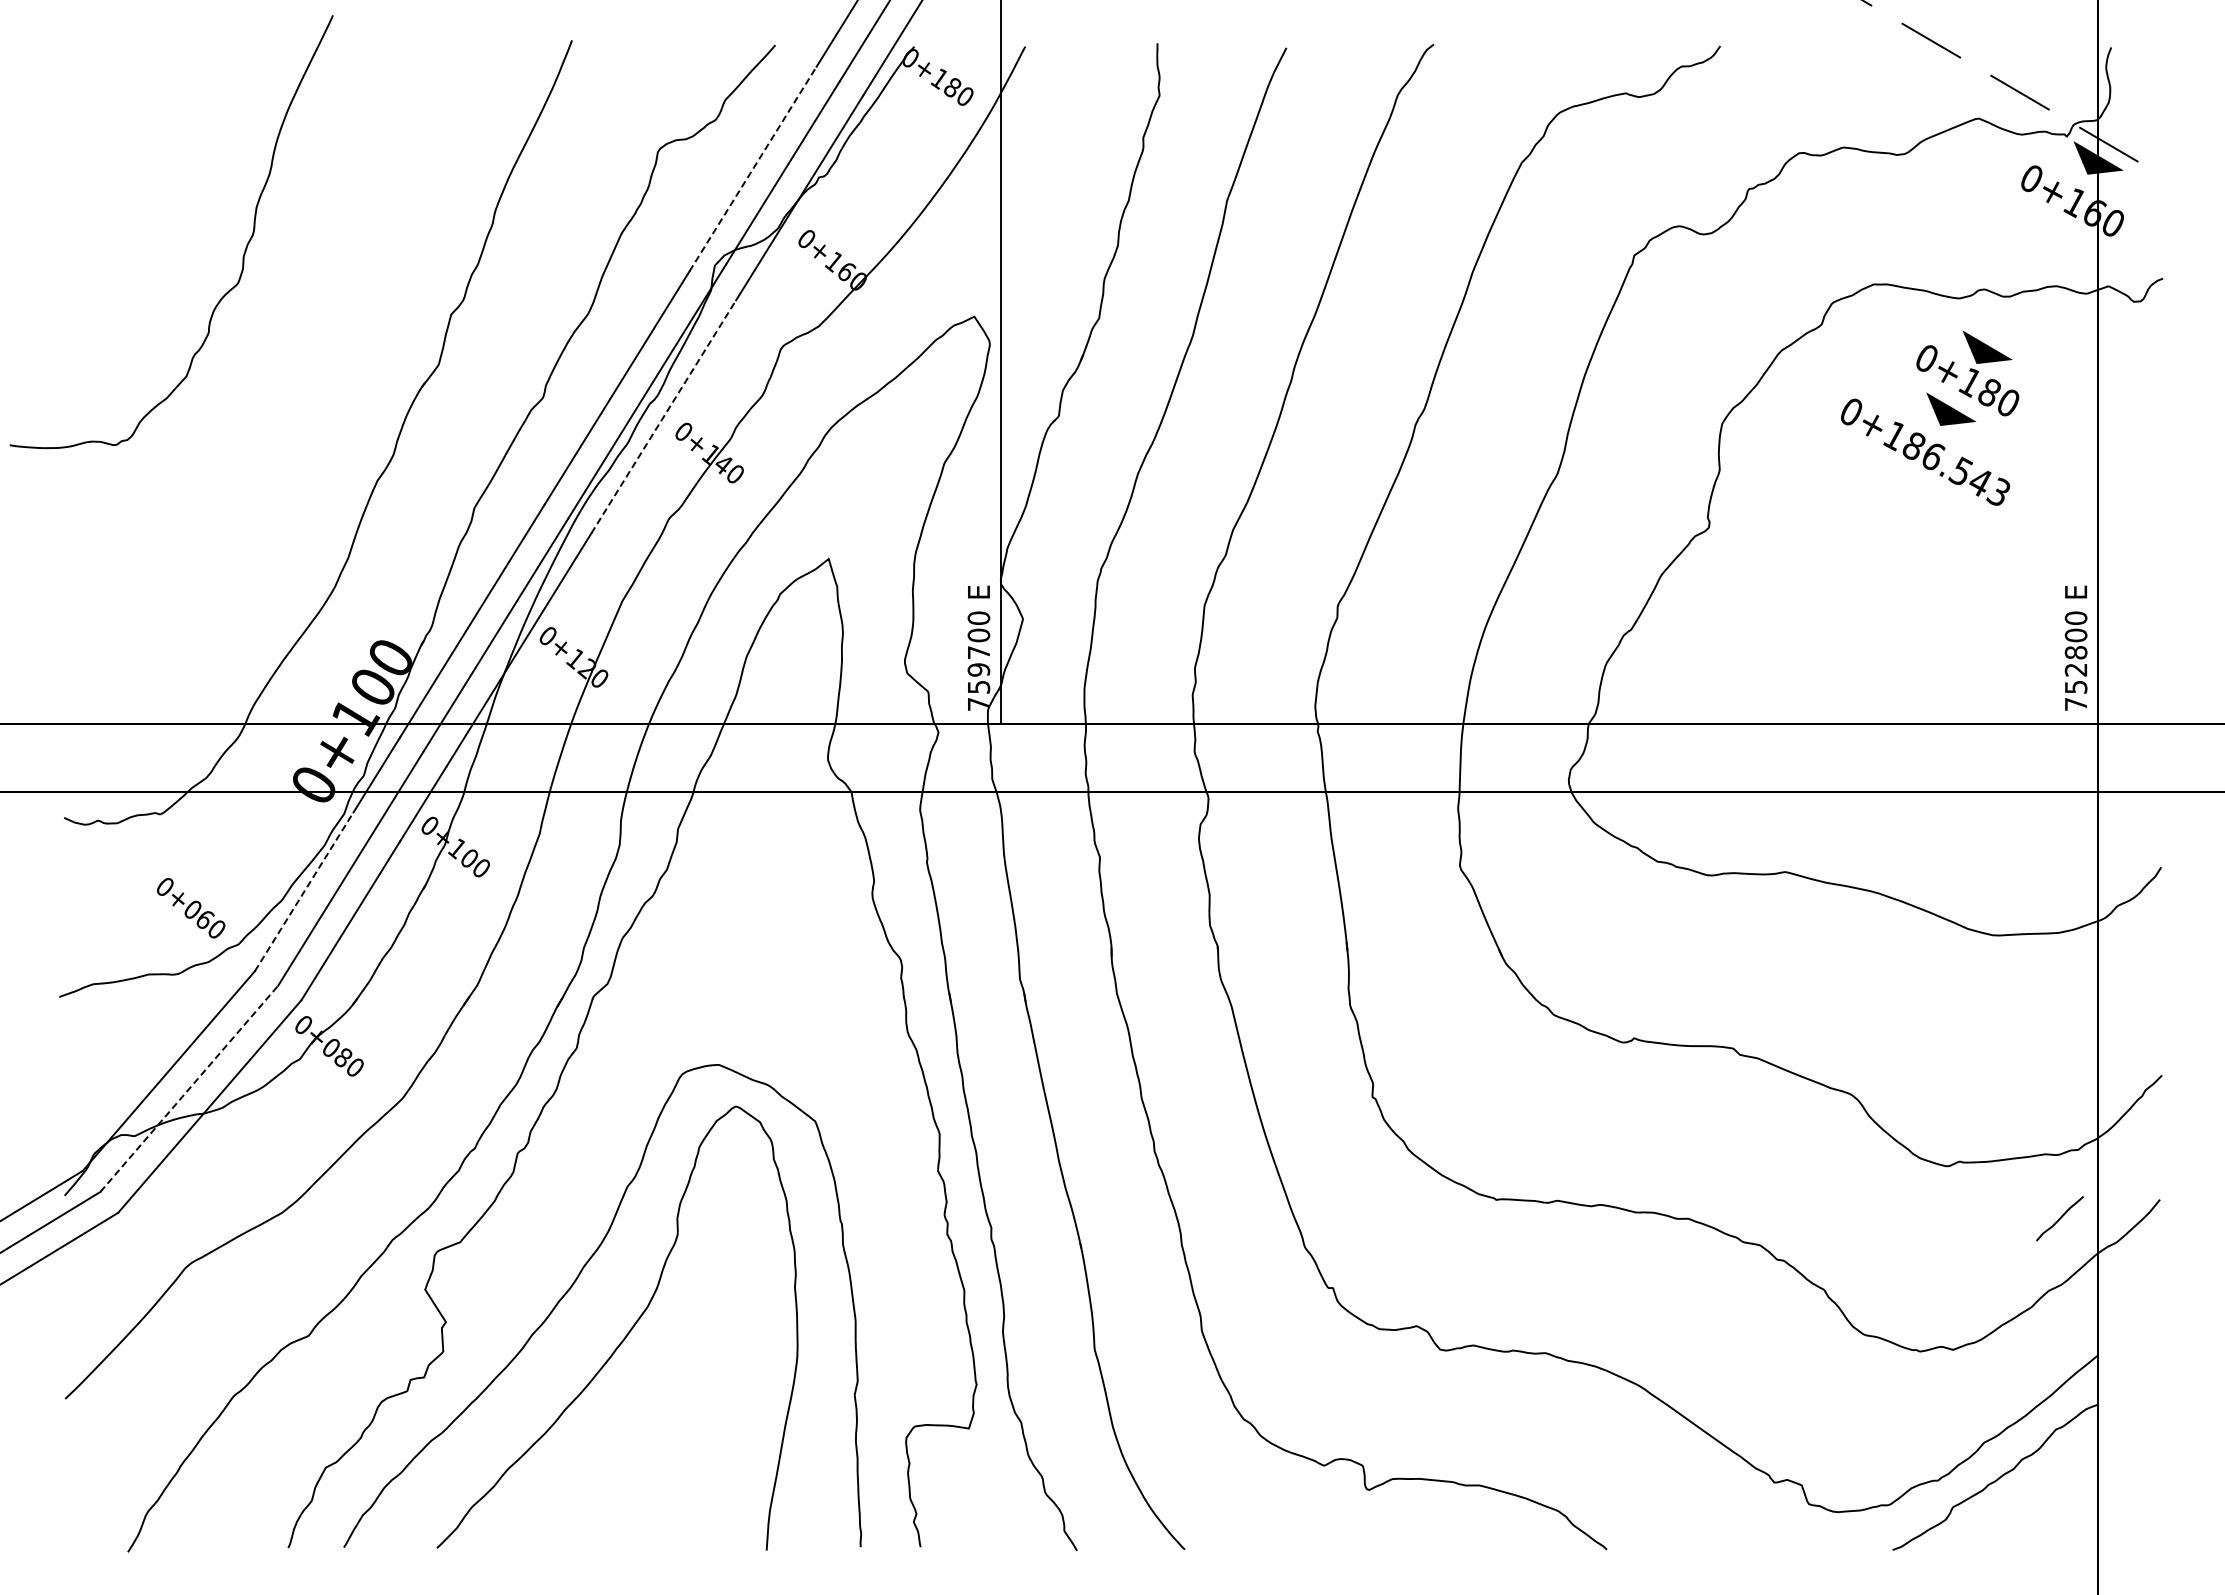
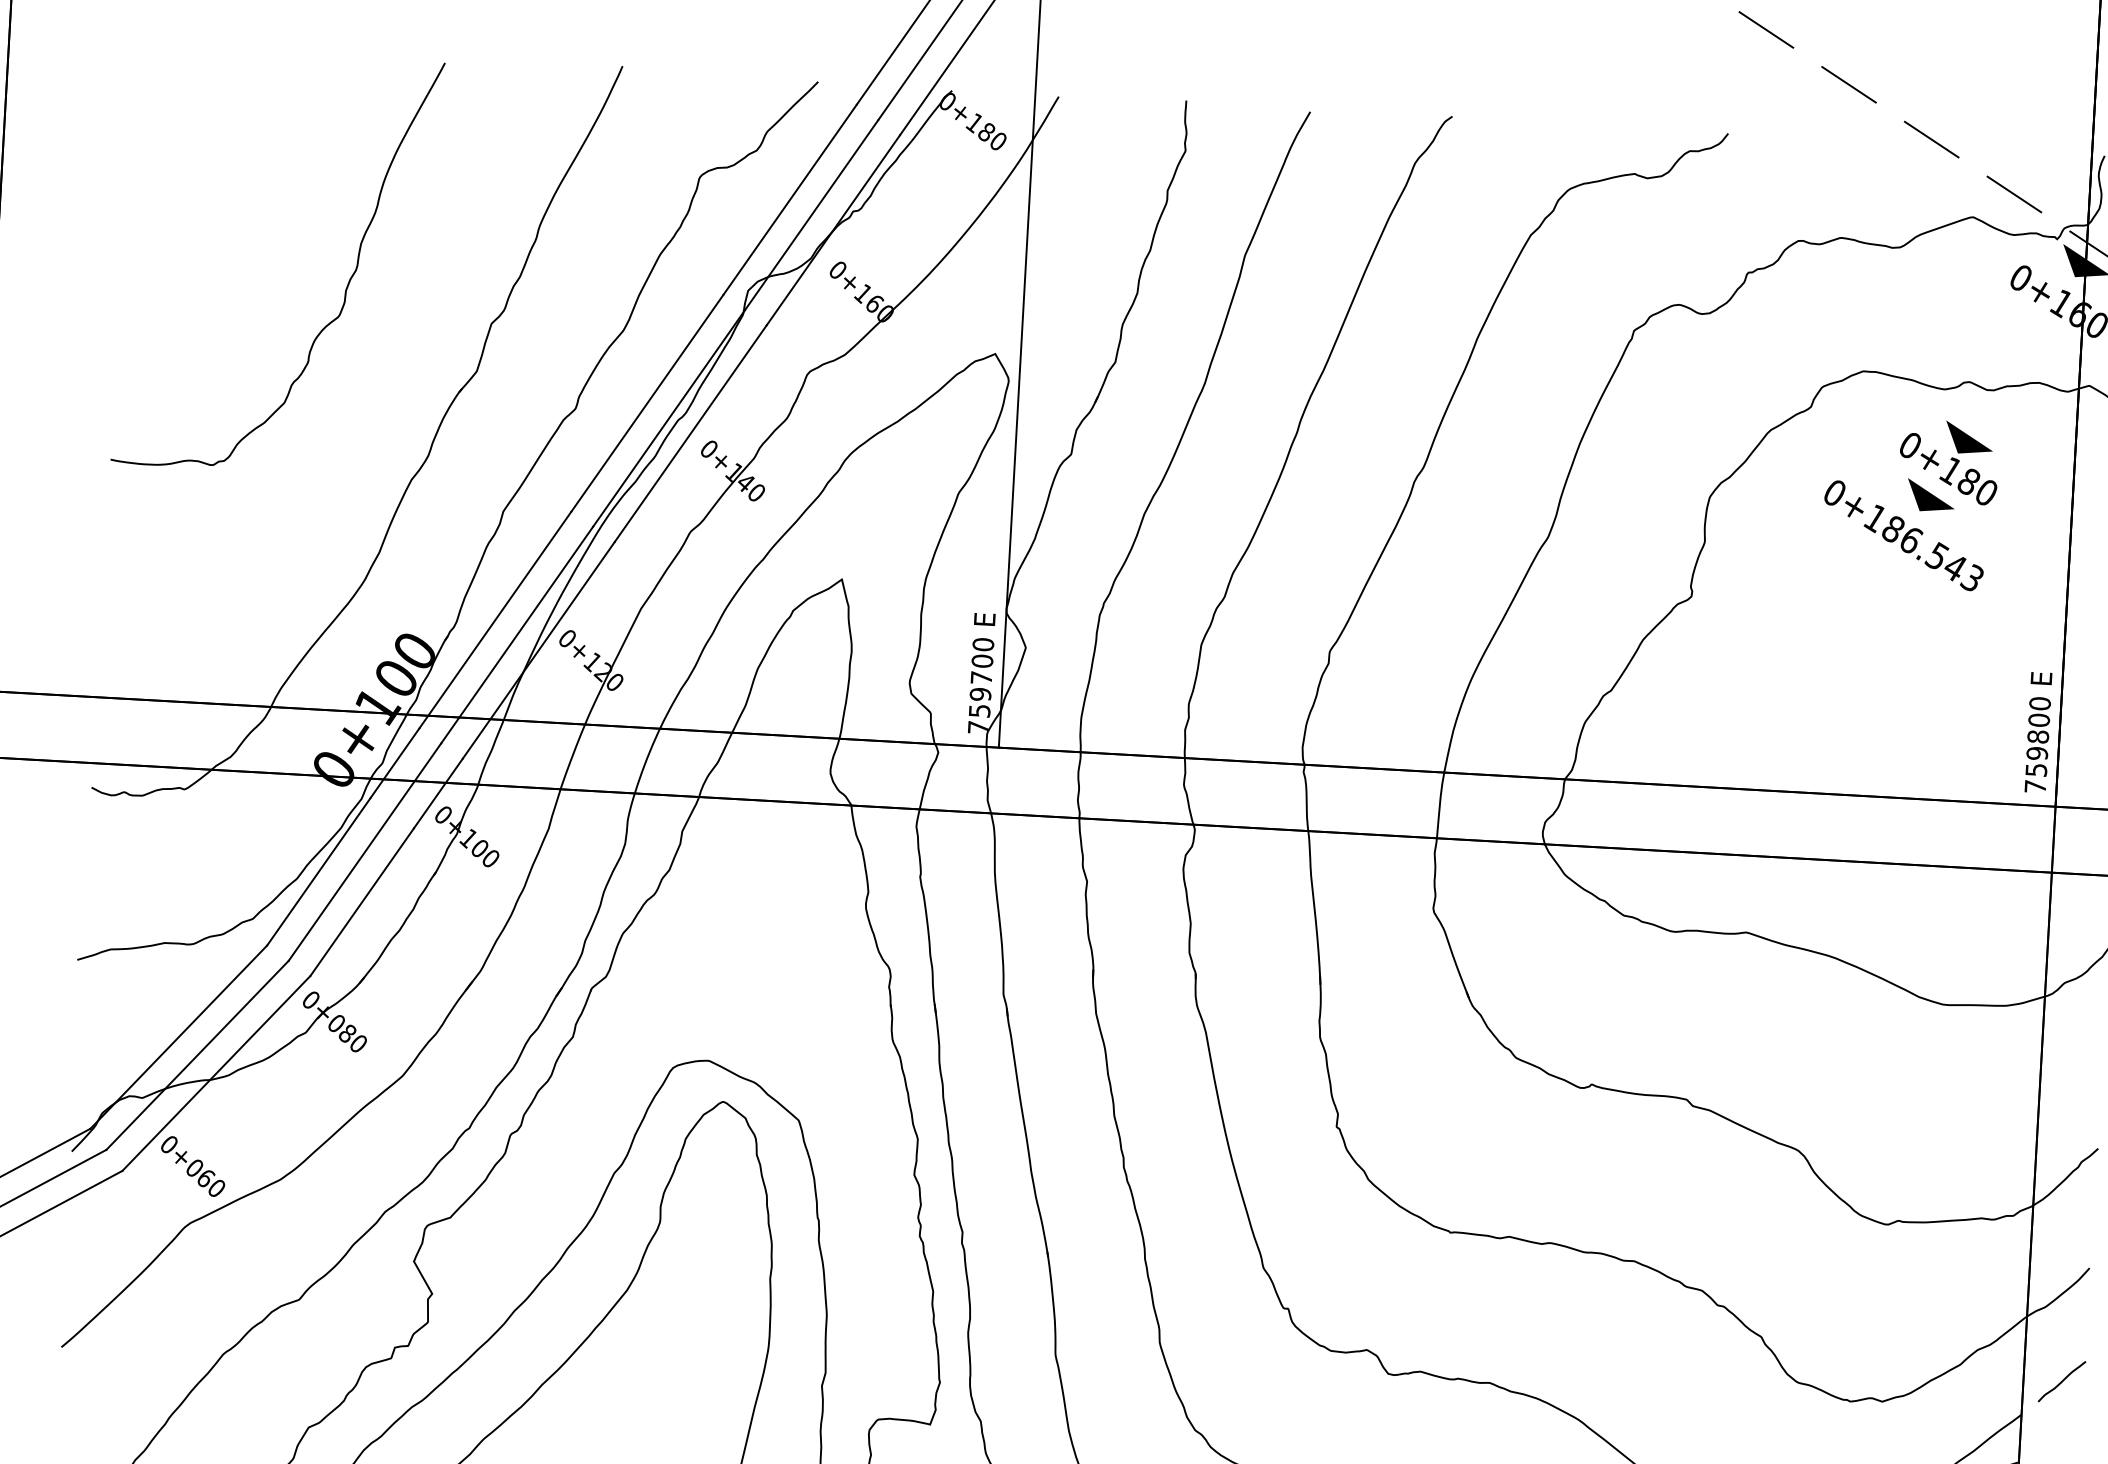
line: (753, 168) -> (790, 199), dashed -> solid
curve: (242, 256) -> (344, 290), moved
line: (664, 416) -> (691, 433), dashed -> solid
text: (2076, 669) -> (2037, 753), 752800 -> 759800
line: (304, 891) -> (319, 871), dashed -> solid
text: (191, 908) -> (193, 1166), moved
line: (189, 1088) -> (197, 1055), dashed -> solid
curve: (2059, 1218) -> (2061, 1381), moved

